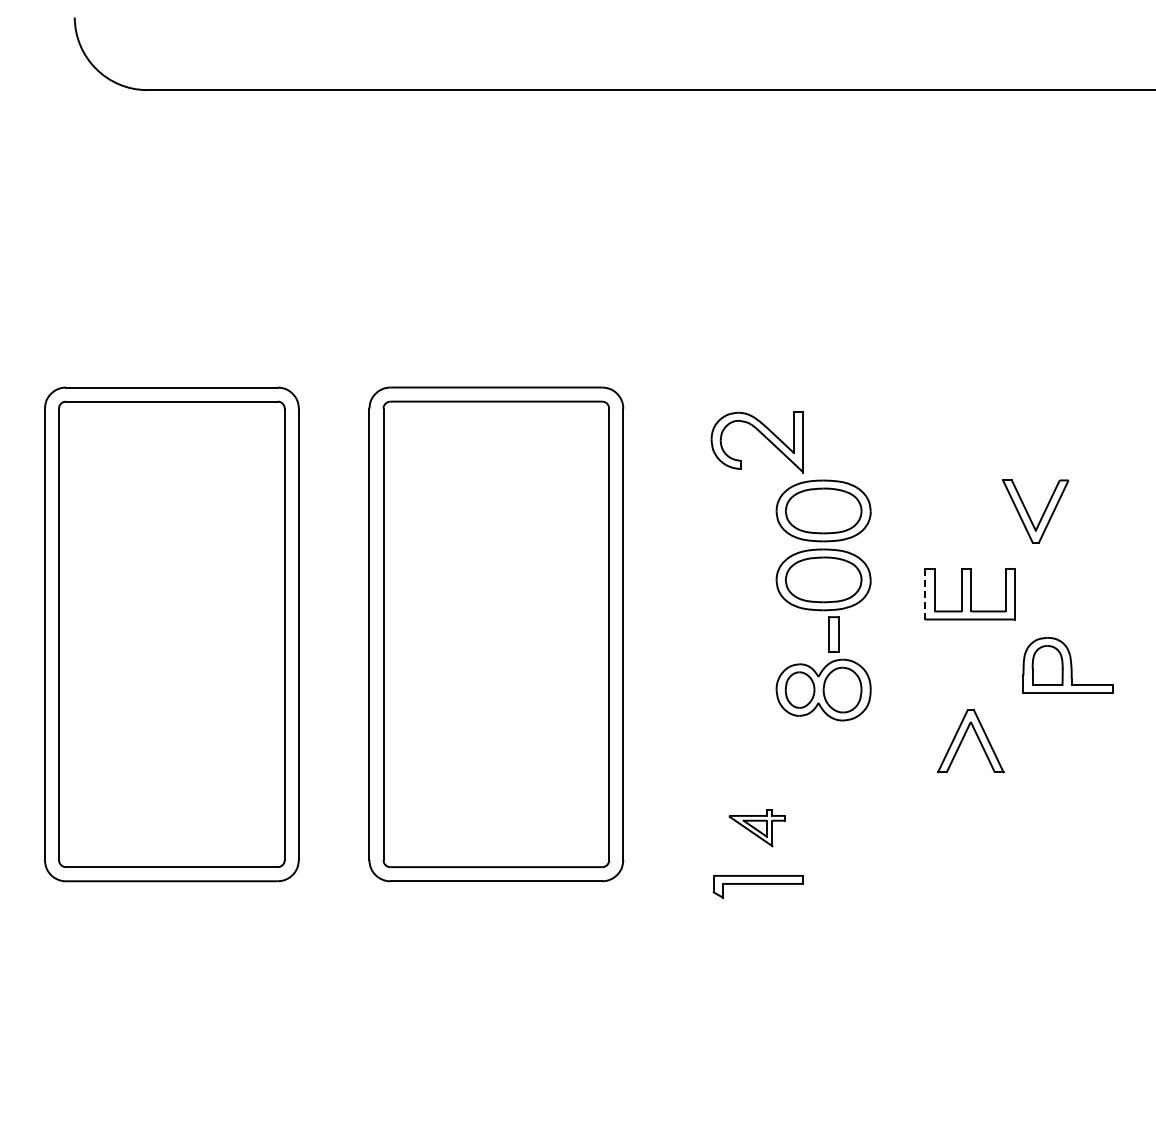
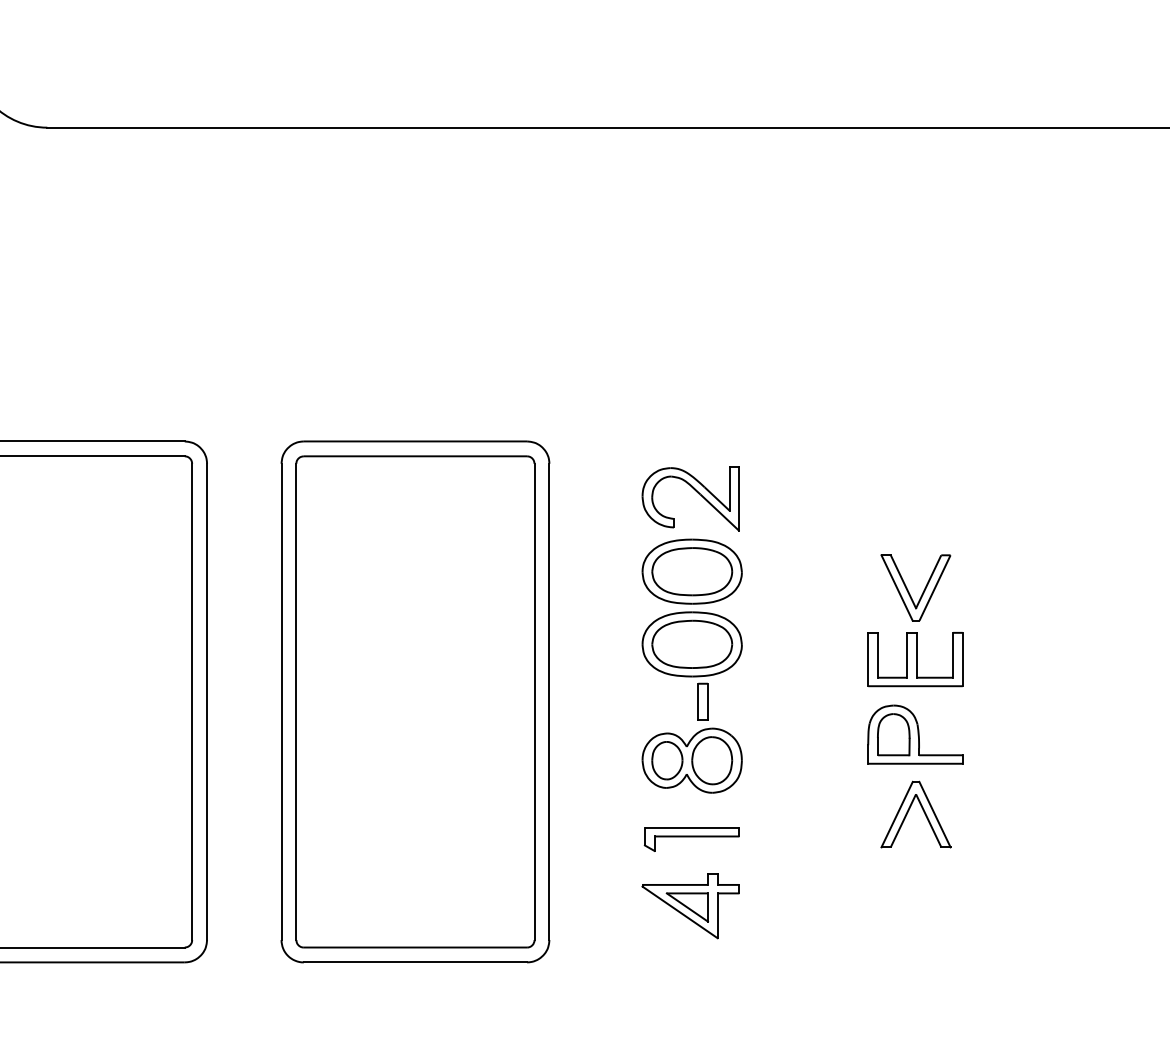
part: (1029, 514) -> (909, 591), moved
line: (925, 594) -> (868, 659), dashed -> solid
part: (823, 600) -> (692, 666), moved
part: (1067, 665) -> (914, 734), moved
part: (756, 827) -> (689, 905), size x1.67
part: (757, 886) -> (690, 839), moved

